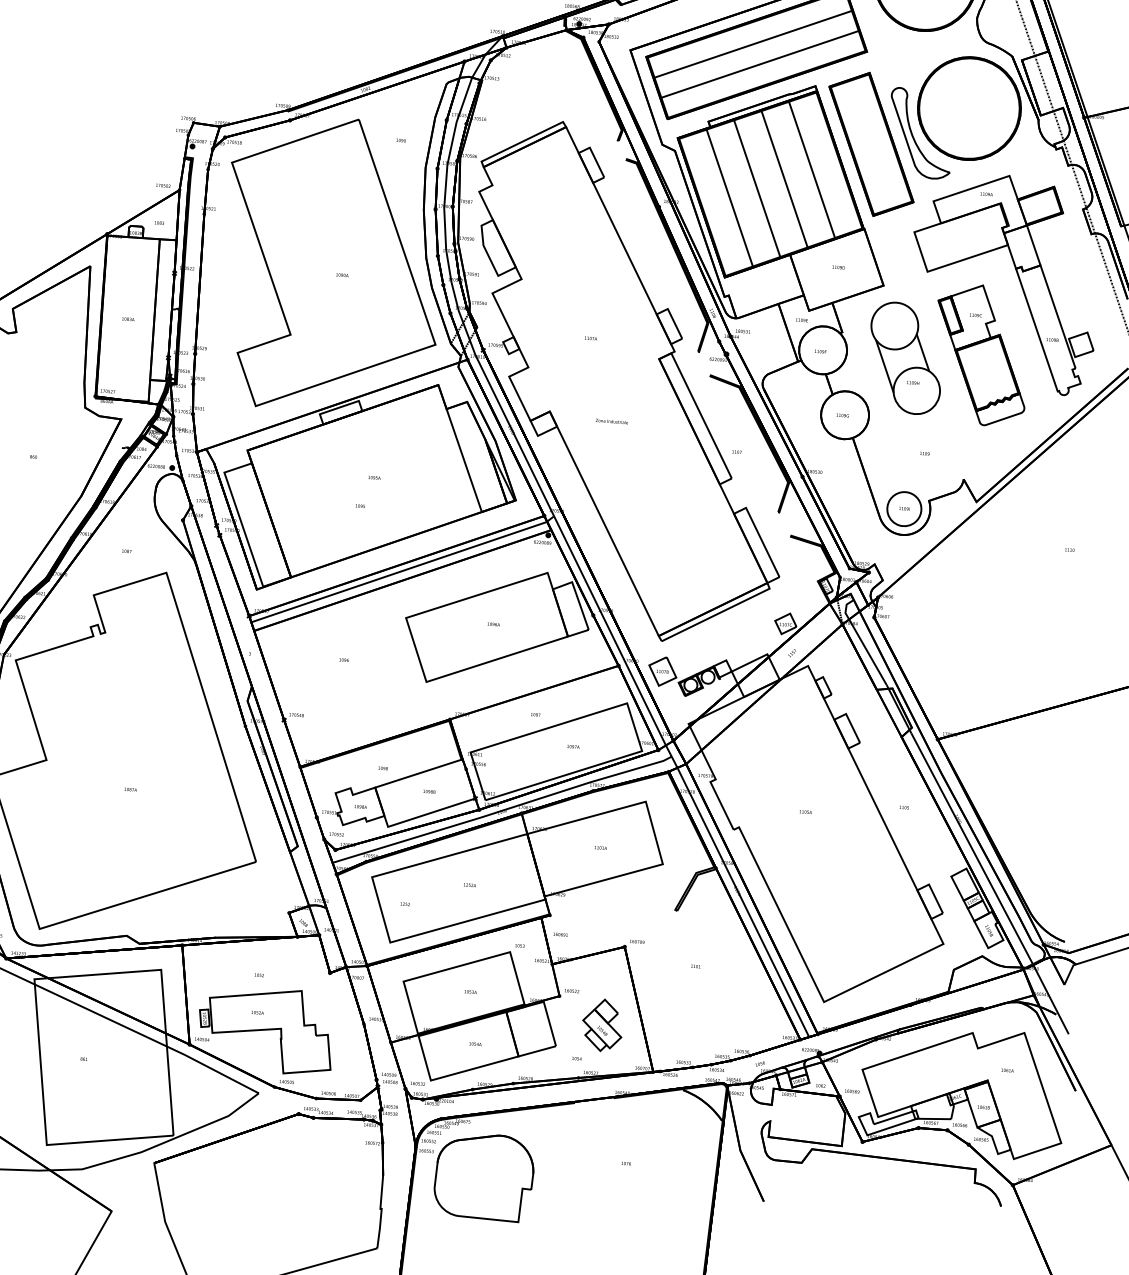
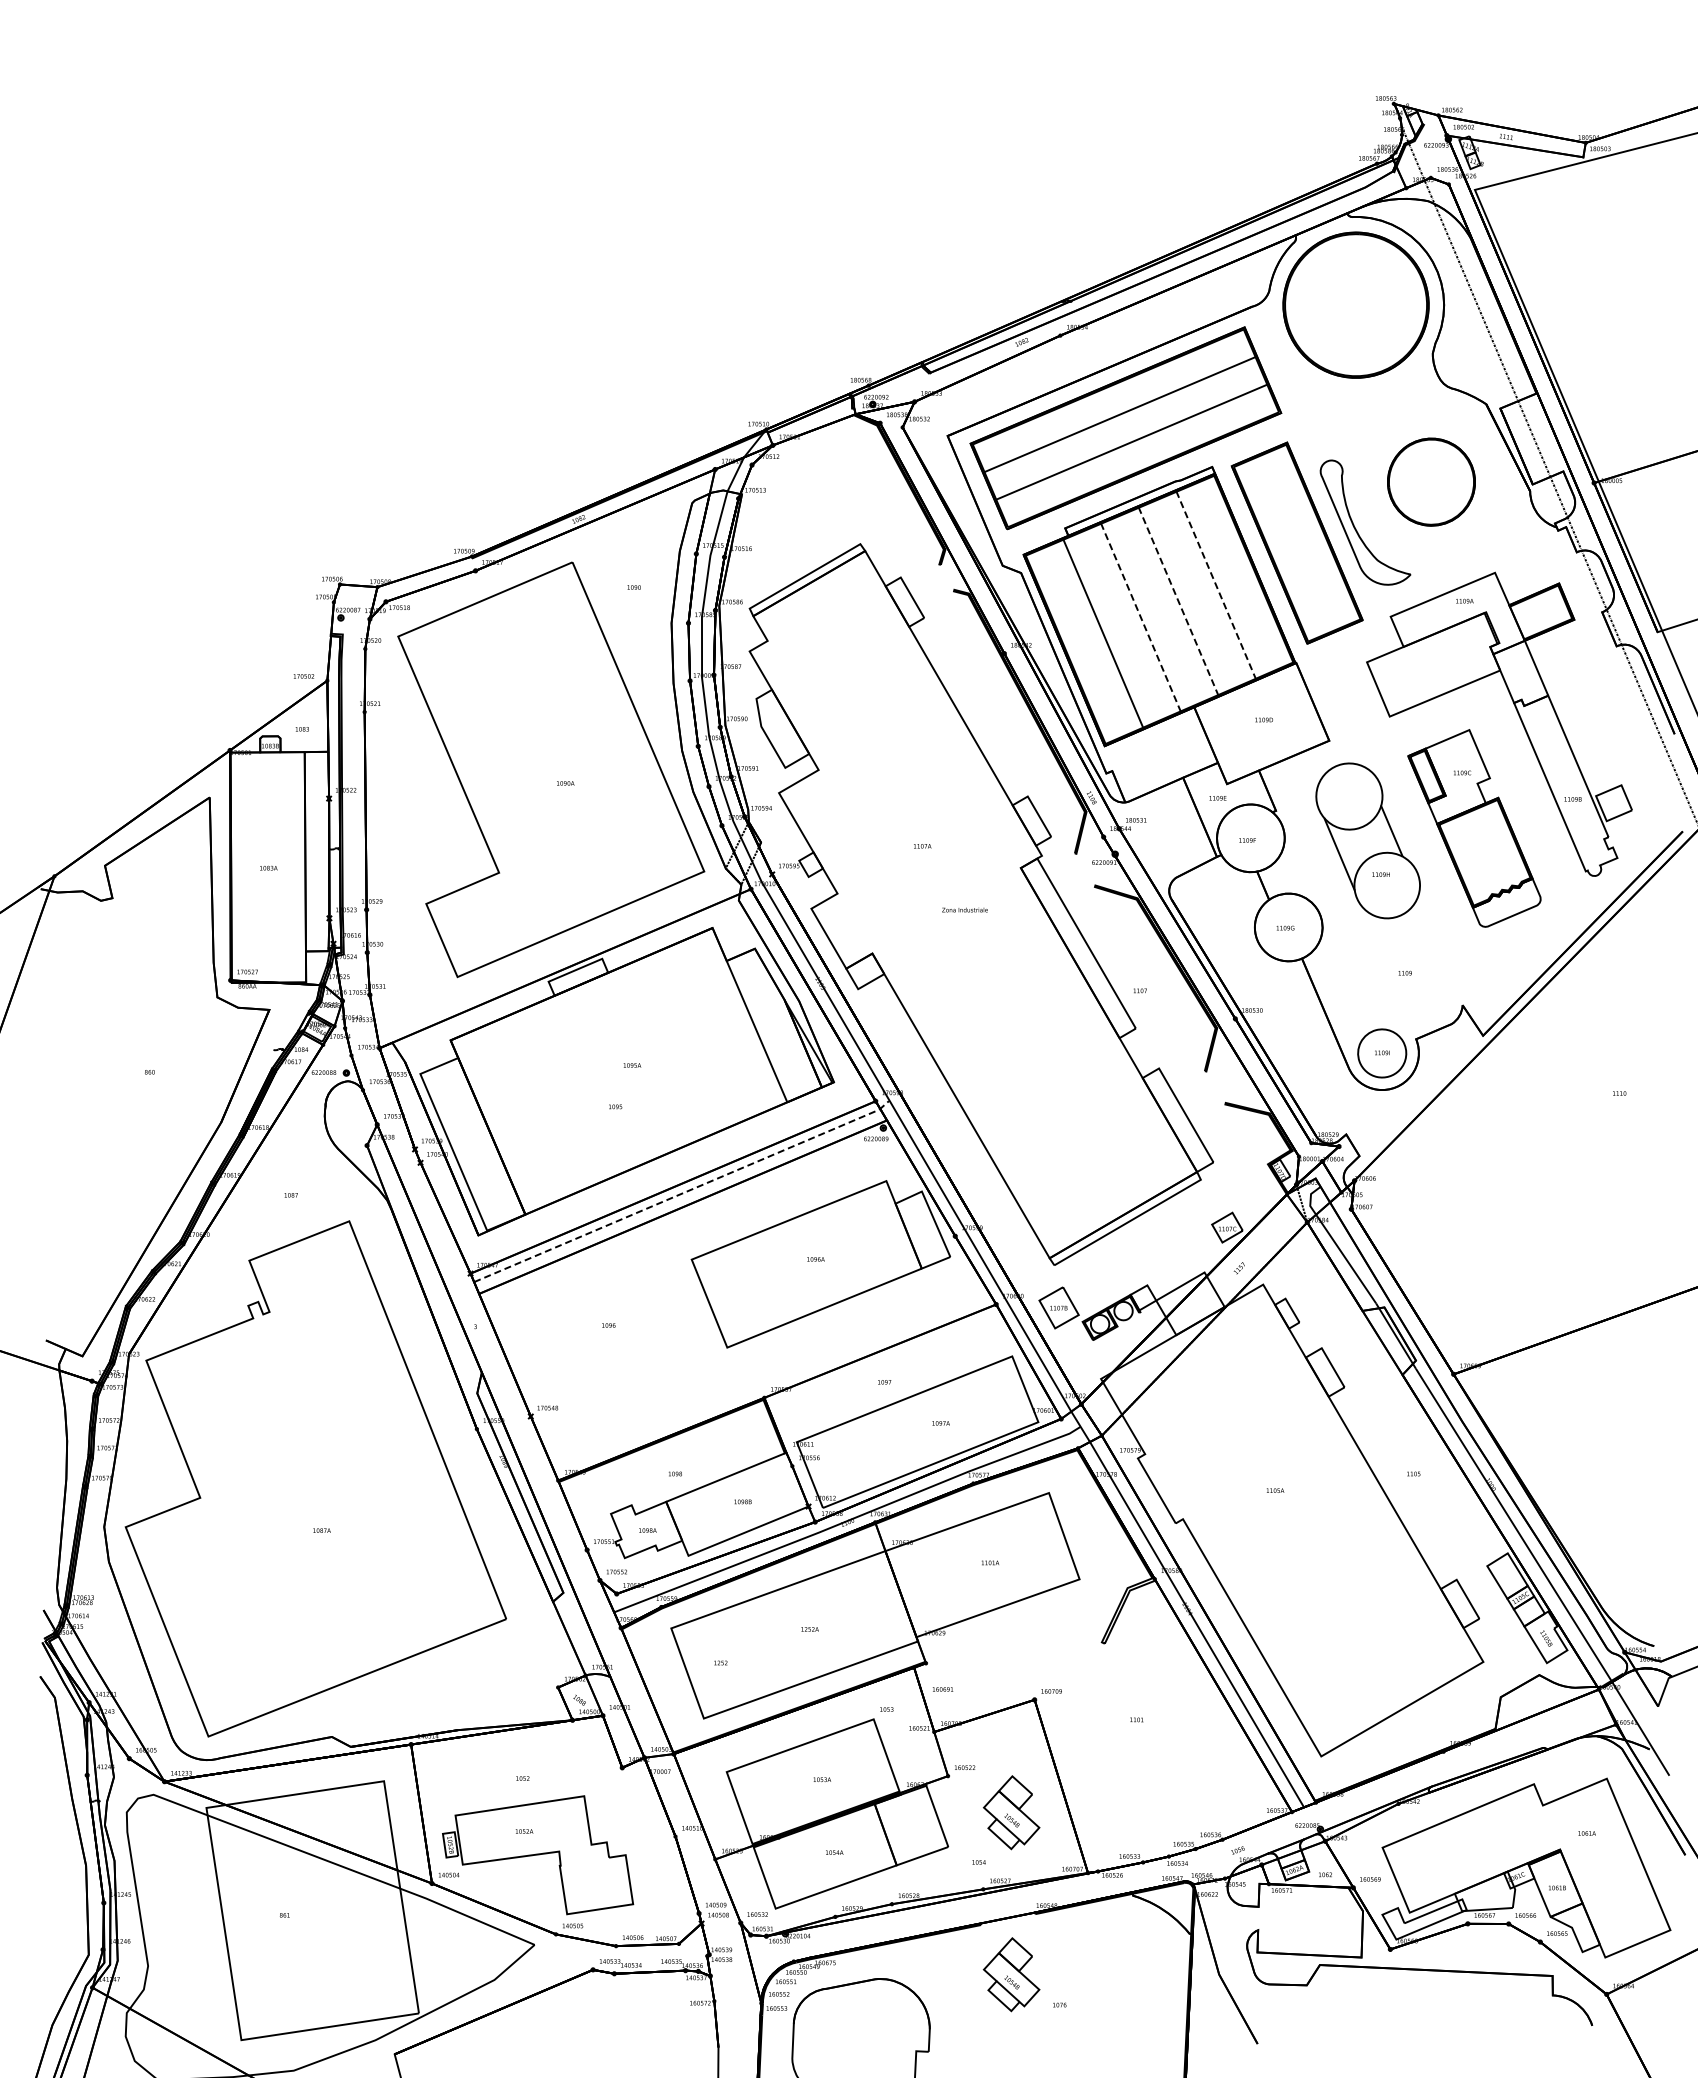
part: (969, 108) -> (1431, 481), size x0.6
line: (812, 170) -> (1216, 585), solid -> dashed
line: (784, 179) -> (1178, 601), solid -> dashed
line: (756, 188) -> (1140, 617), solid -> dashed
text: (611, 421) -> (964, 909), moved
line: (403, 570) -> (683, 1192), solid -> dashed
part: (593, 1139) -> (1011, 1974), added

